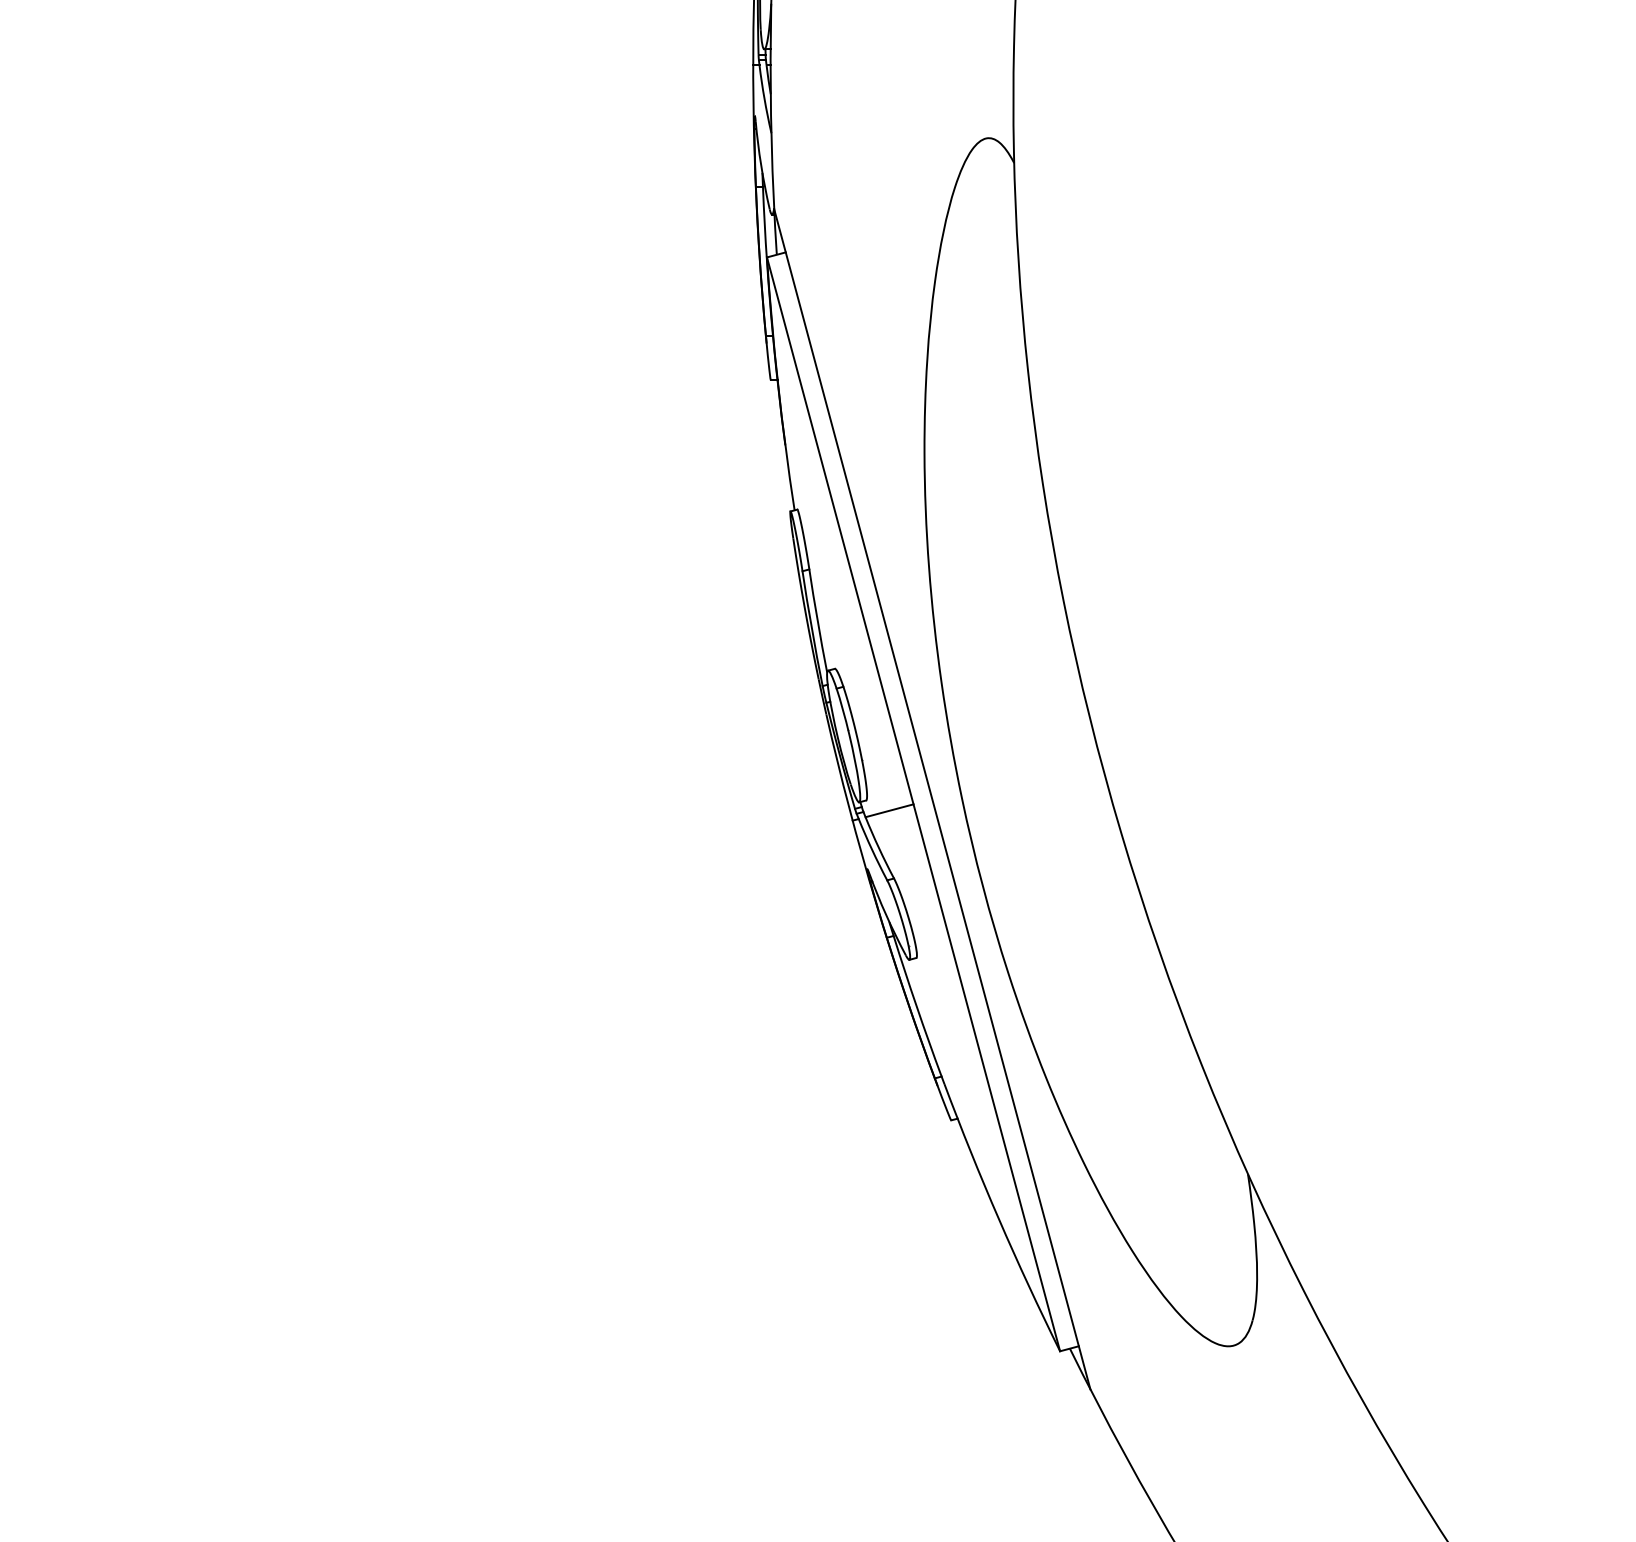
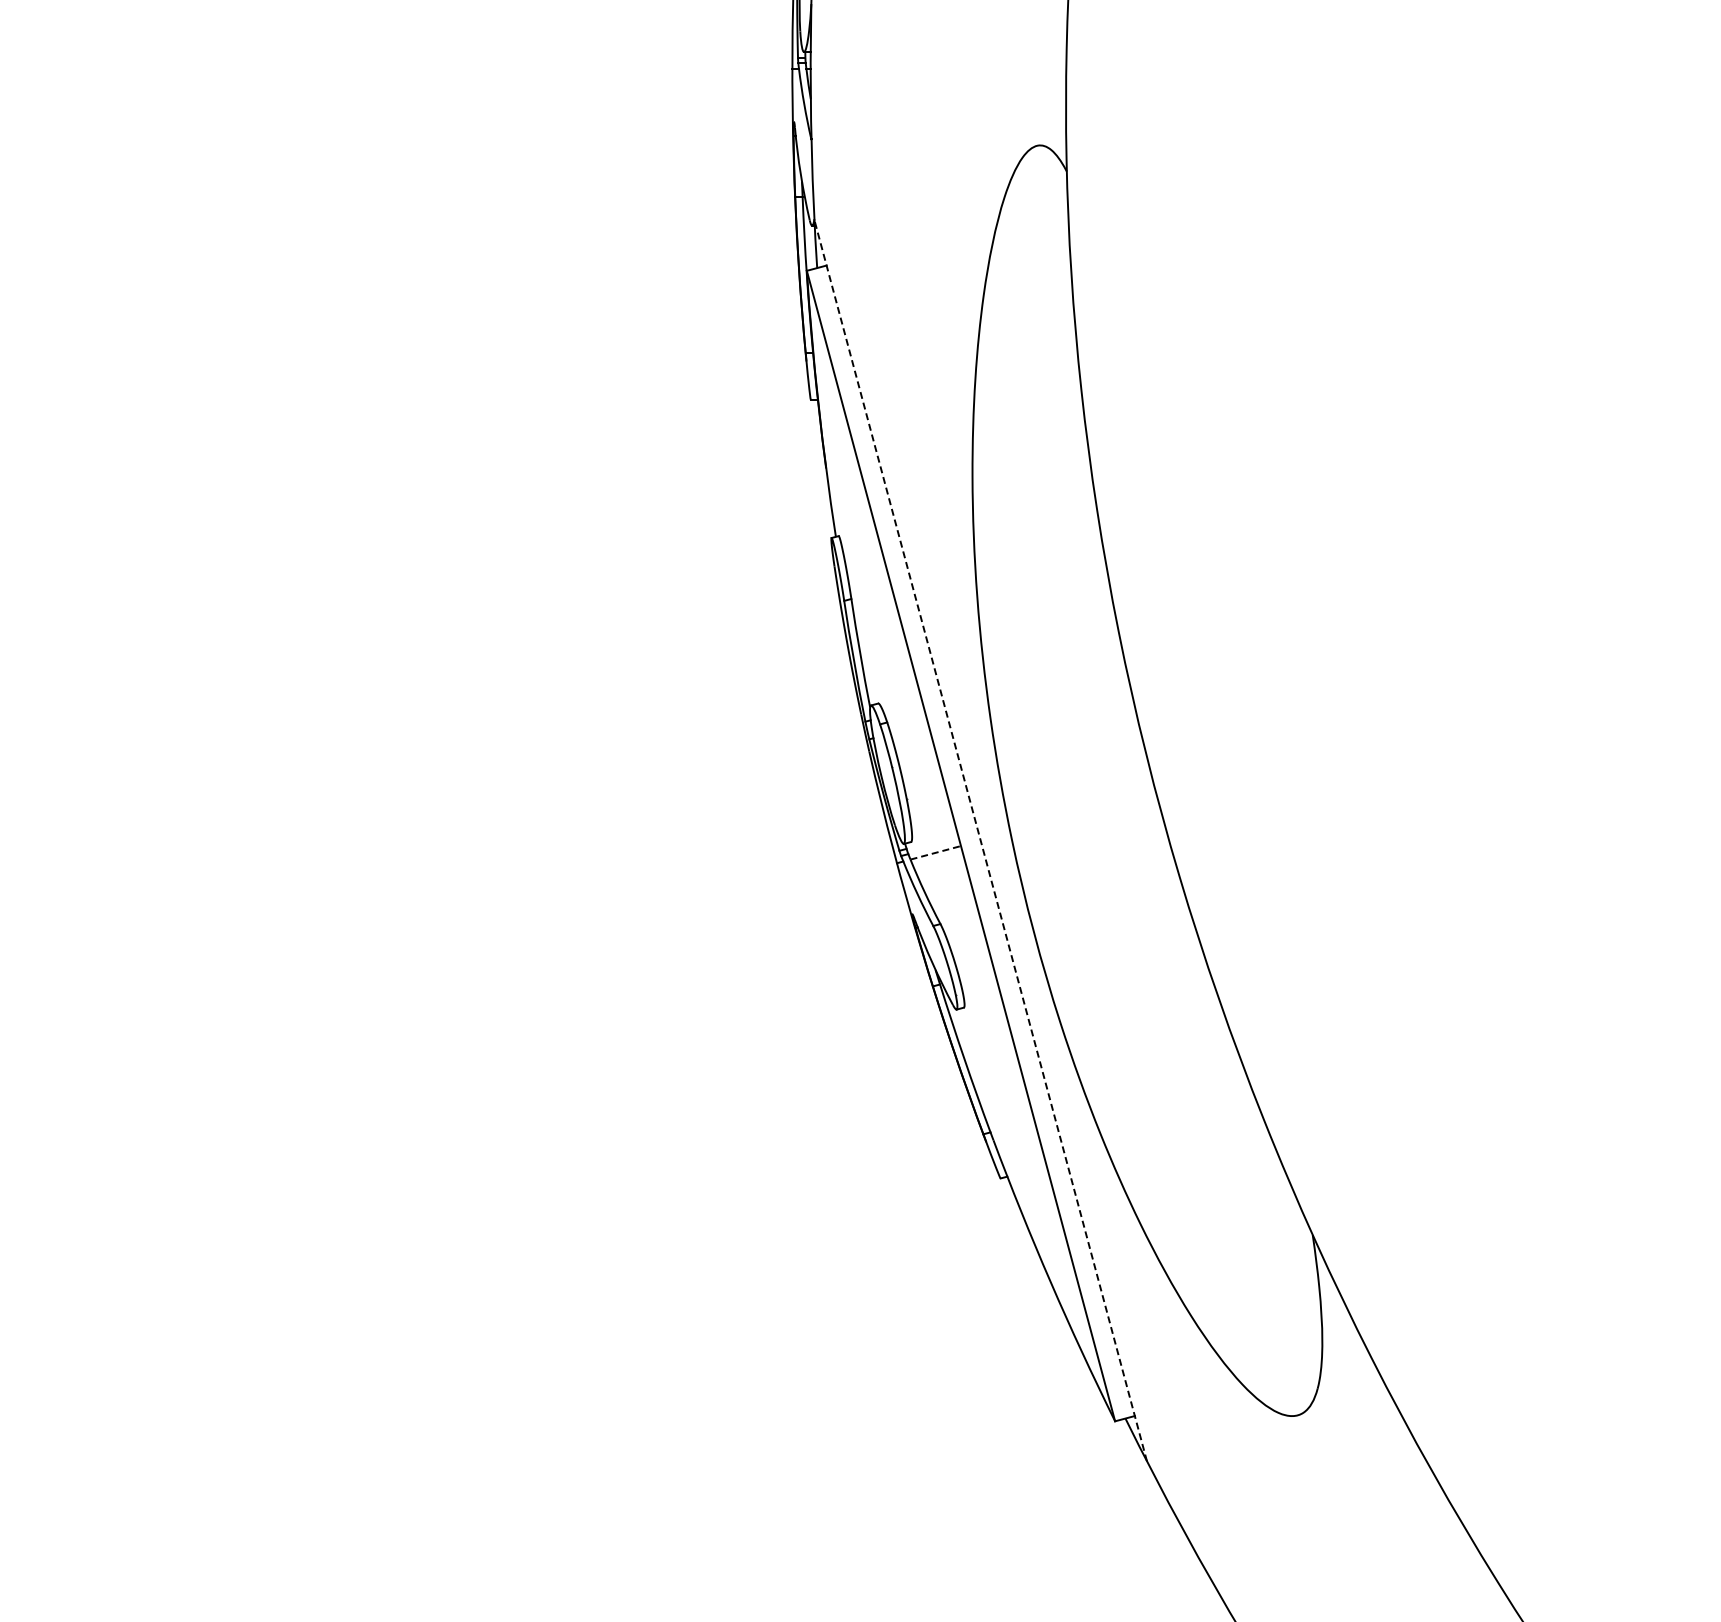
line: (932, 799) -> (980, 840), solid -> dashed
line: (890, 810) -> (936, 852), solid -> dashed

